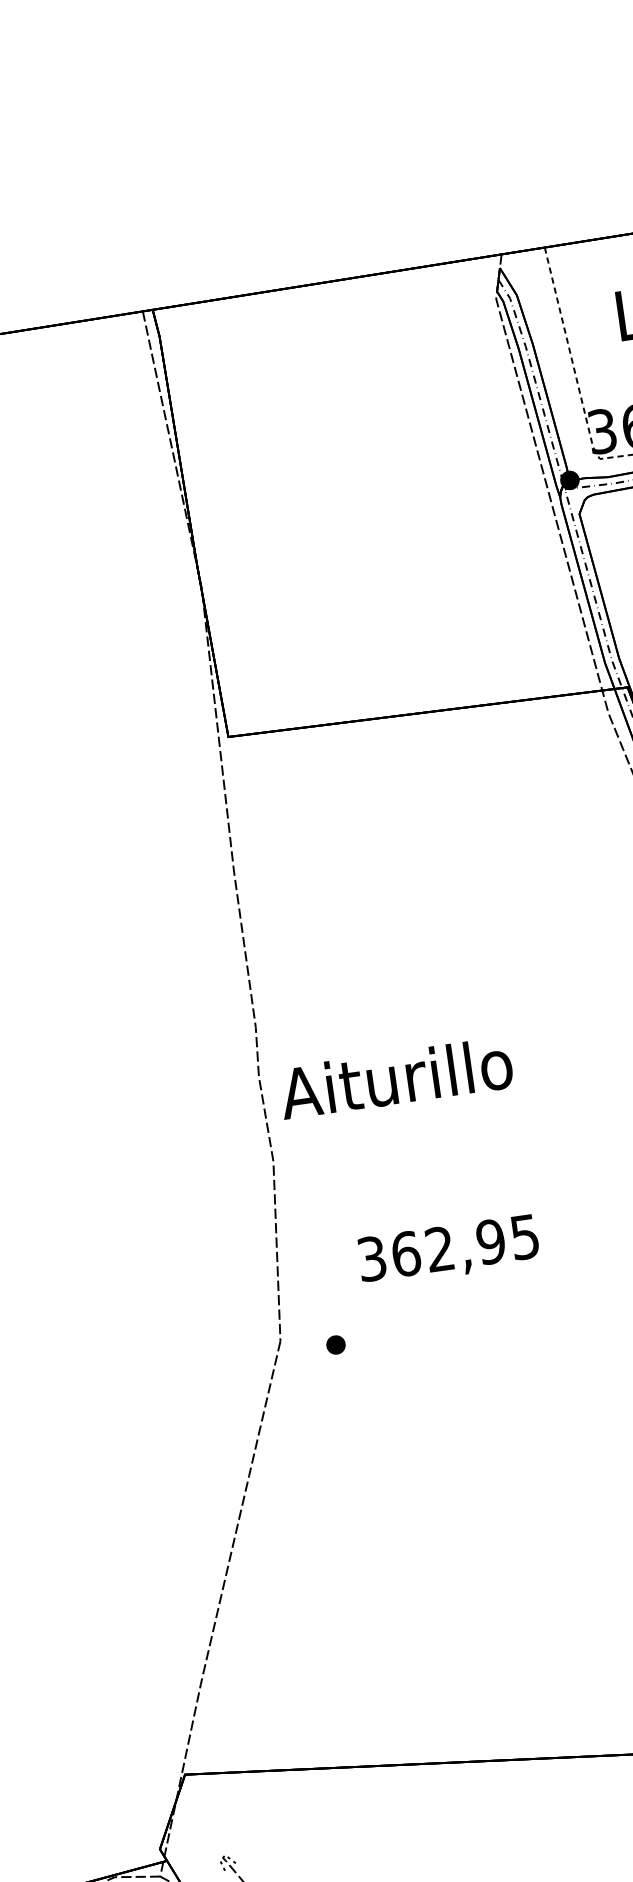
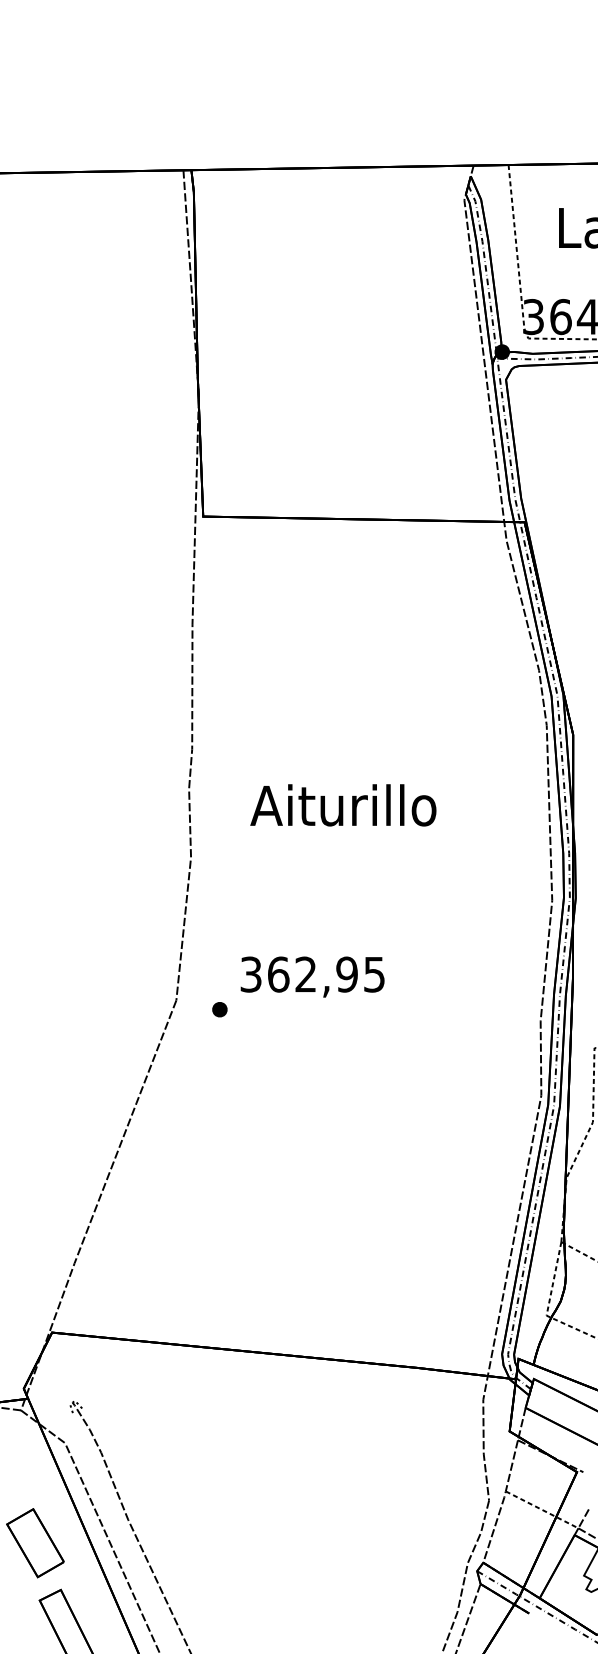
text: (396, 1078) -> (343, 805), moved
text: (448, 1250) -> (312, 976), moved

